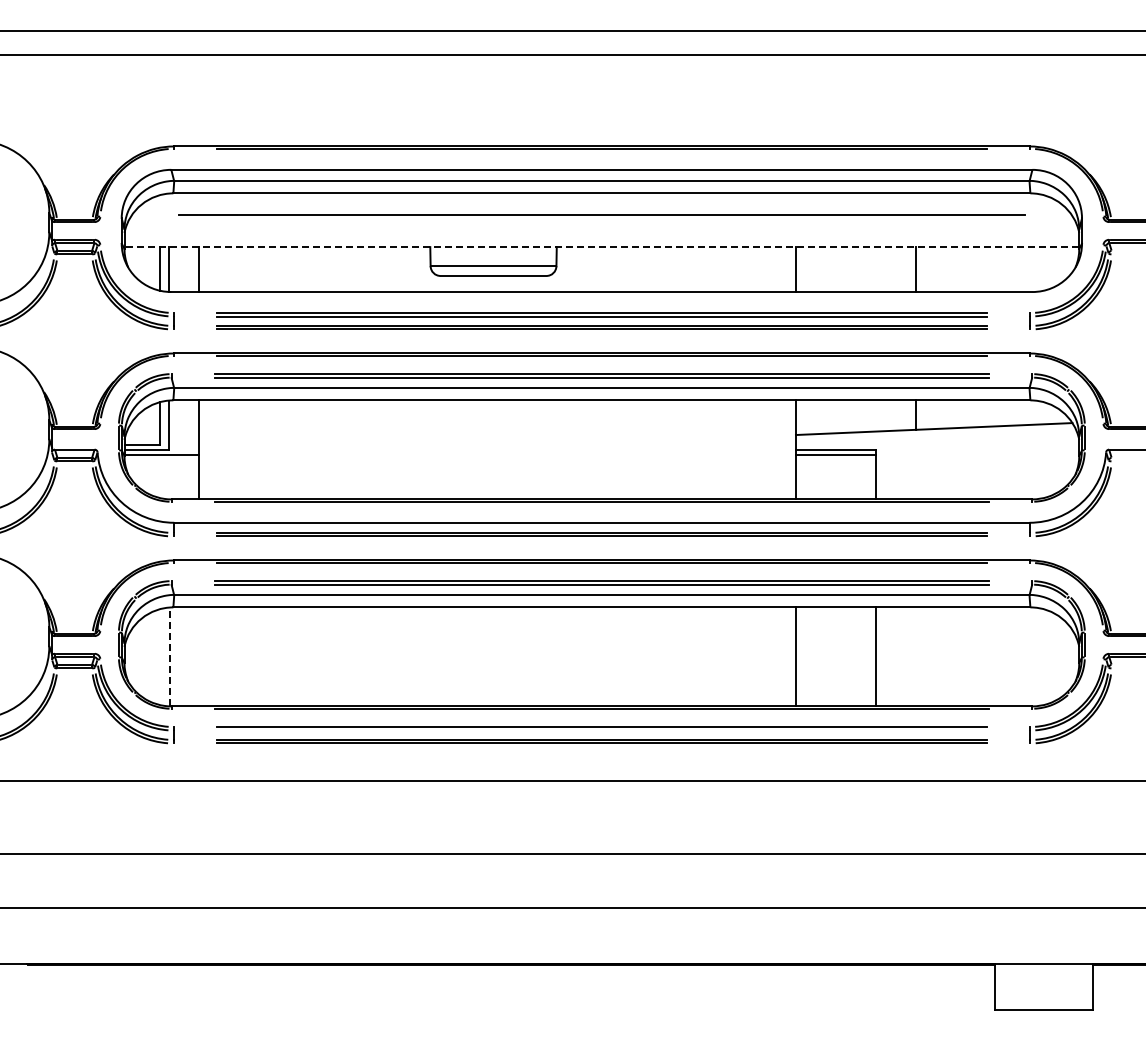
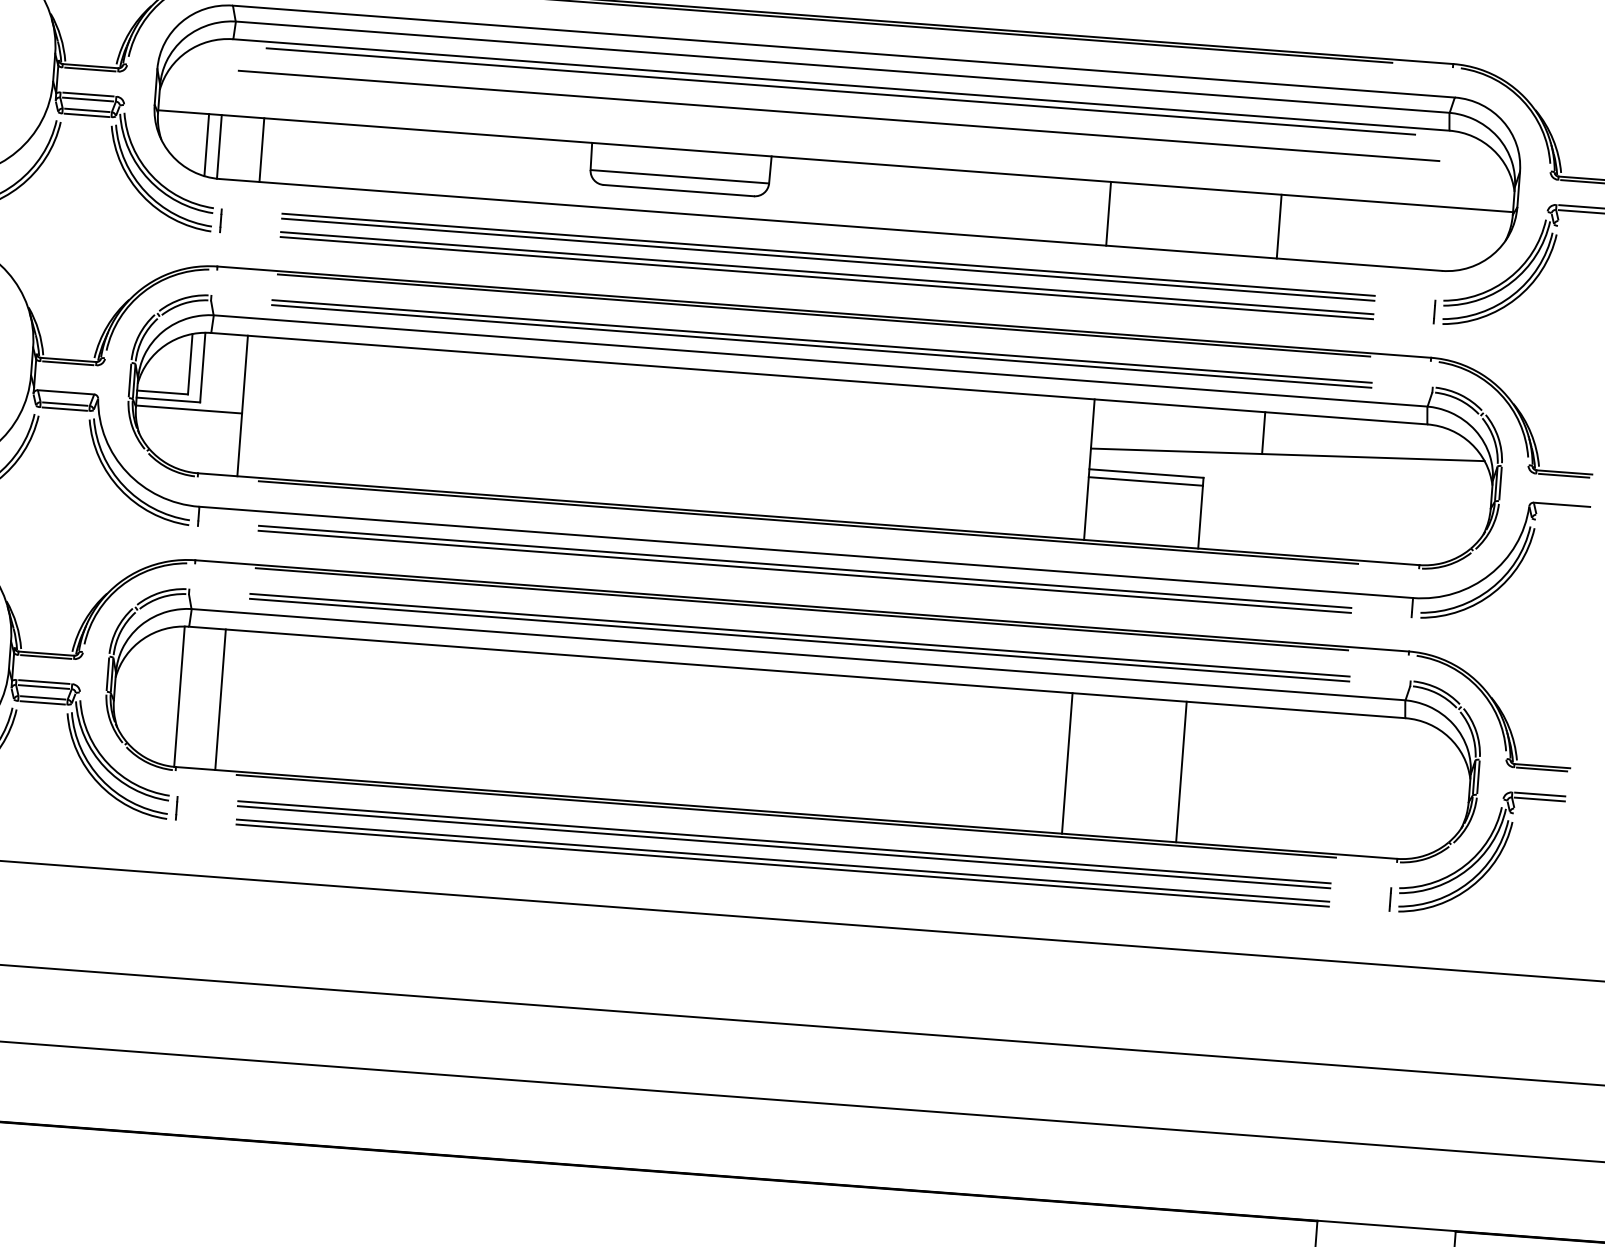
line: (601, 197) -> (840, 90), added
line: (601, 247) -> (835, 161), dashed -> solid
line: (170, 656) -> (179, 696), dashed -> solid
line: (199, 656) -> (220, 699), added
line: (601, 730) -> (783, 847), added

